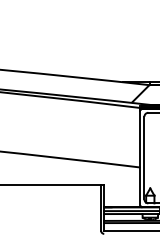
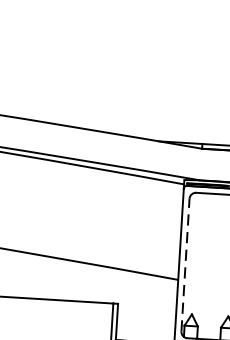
hatch: (140, 93) -> (185, 161), removed
line: (144, 157) -> (185, 264), solid -> dashed

